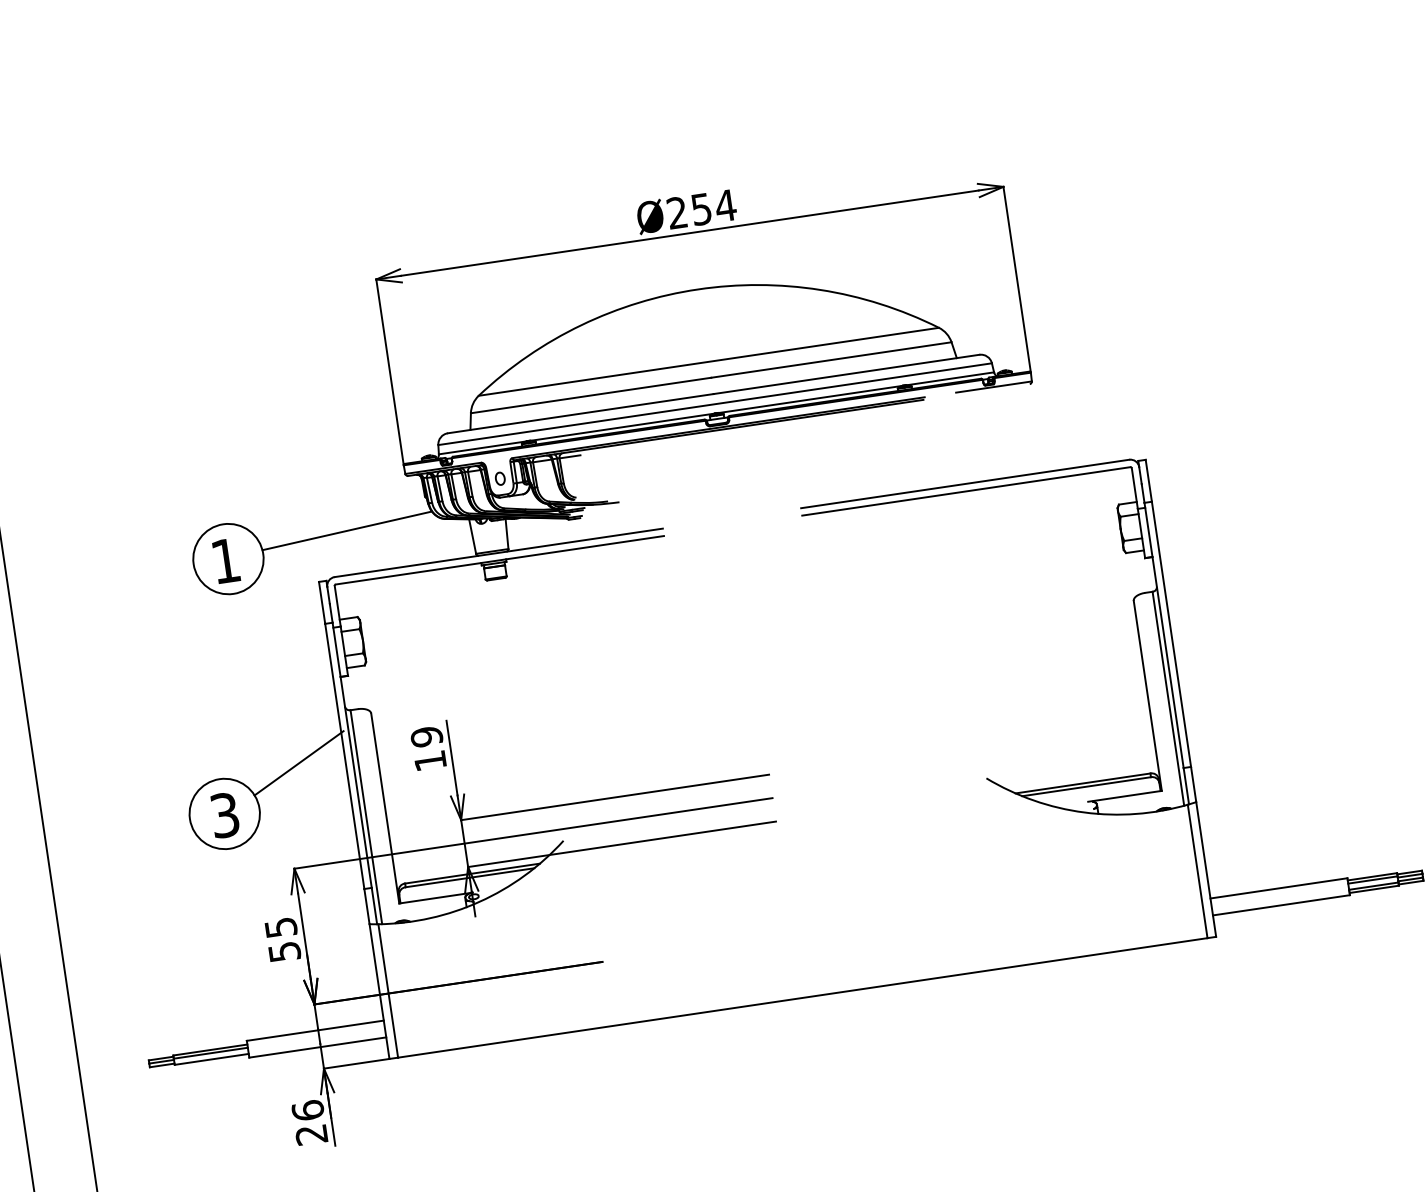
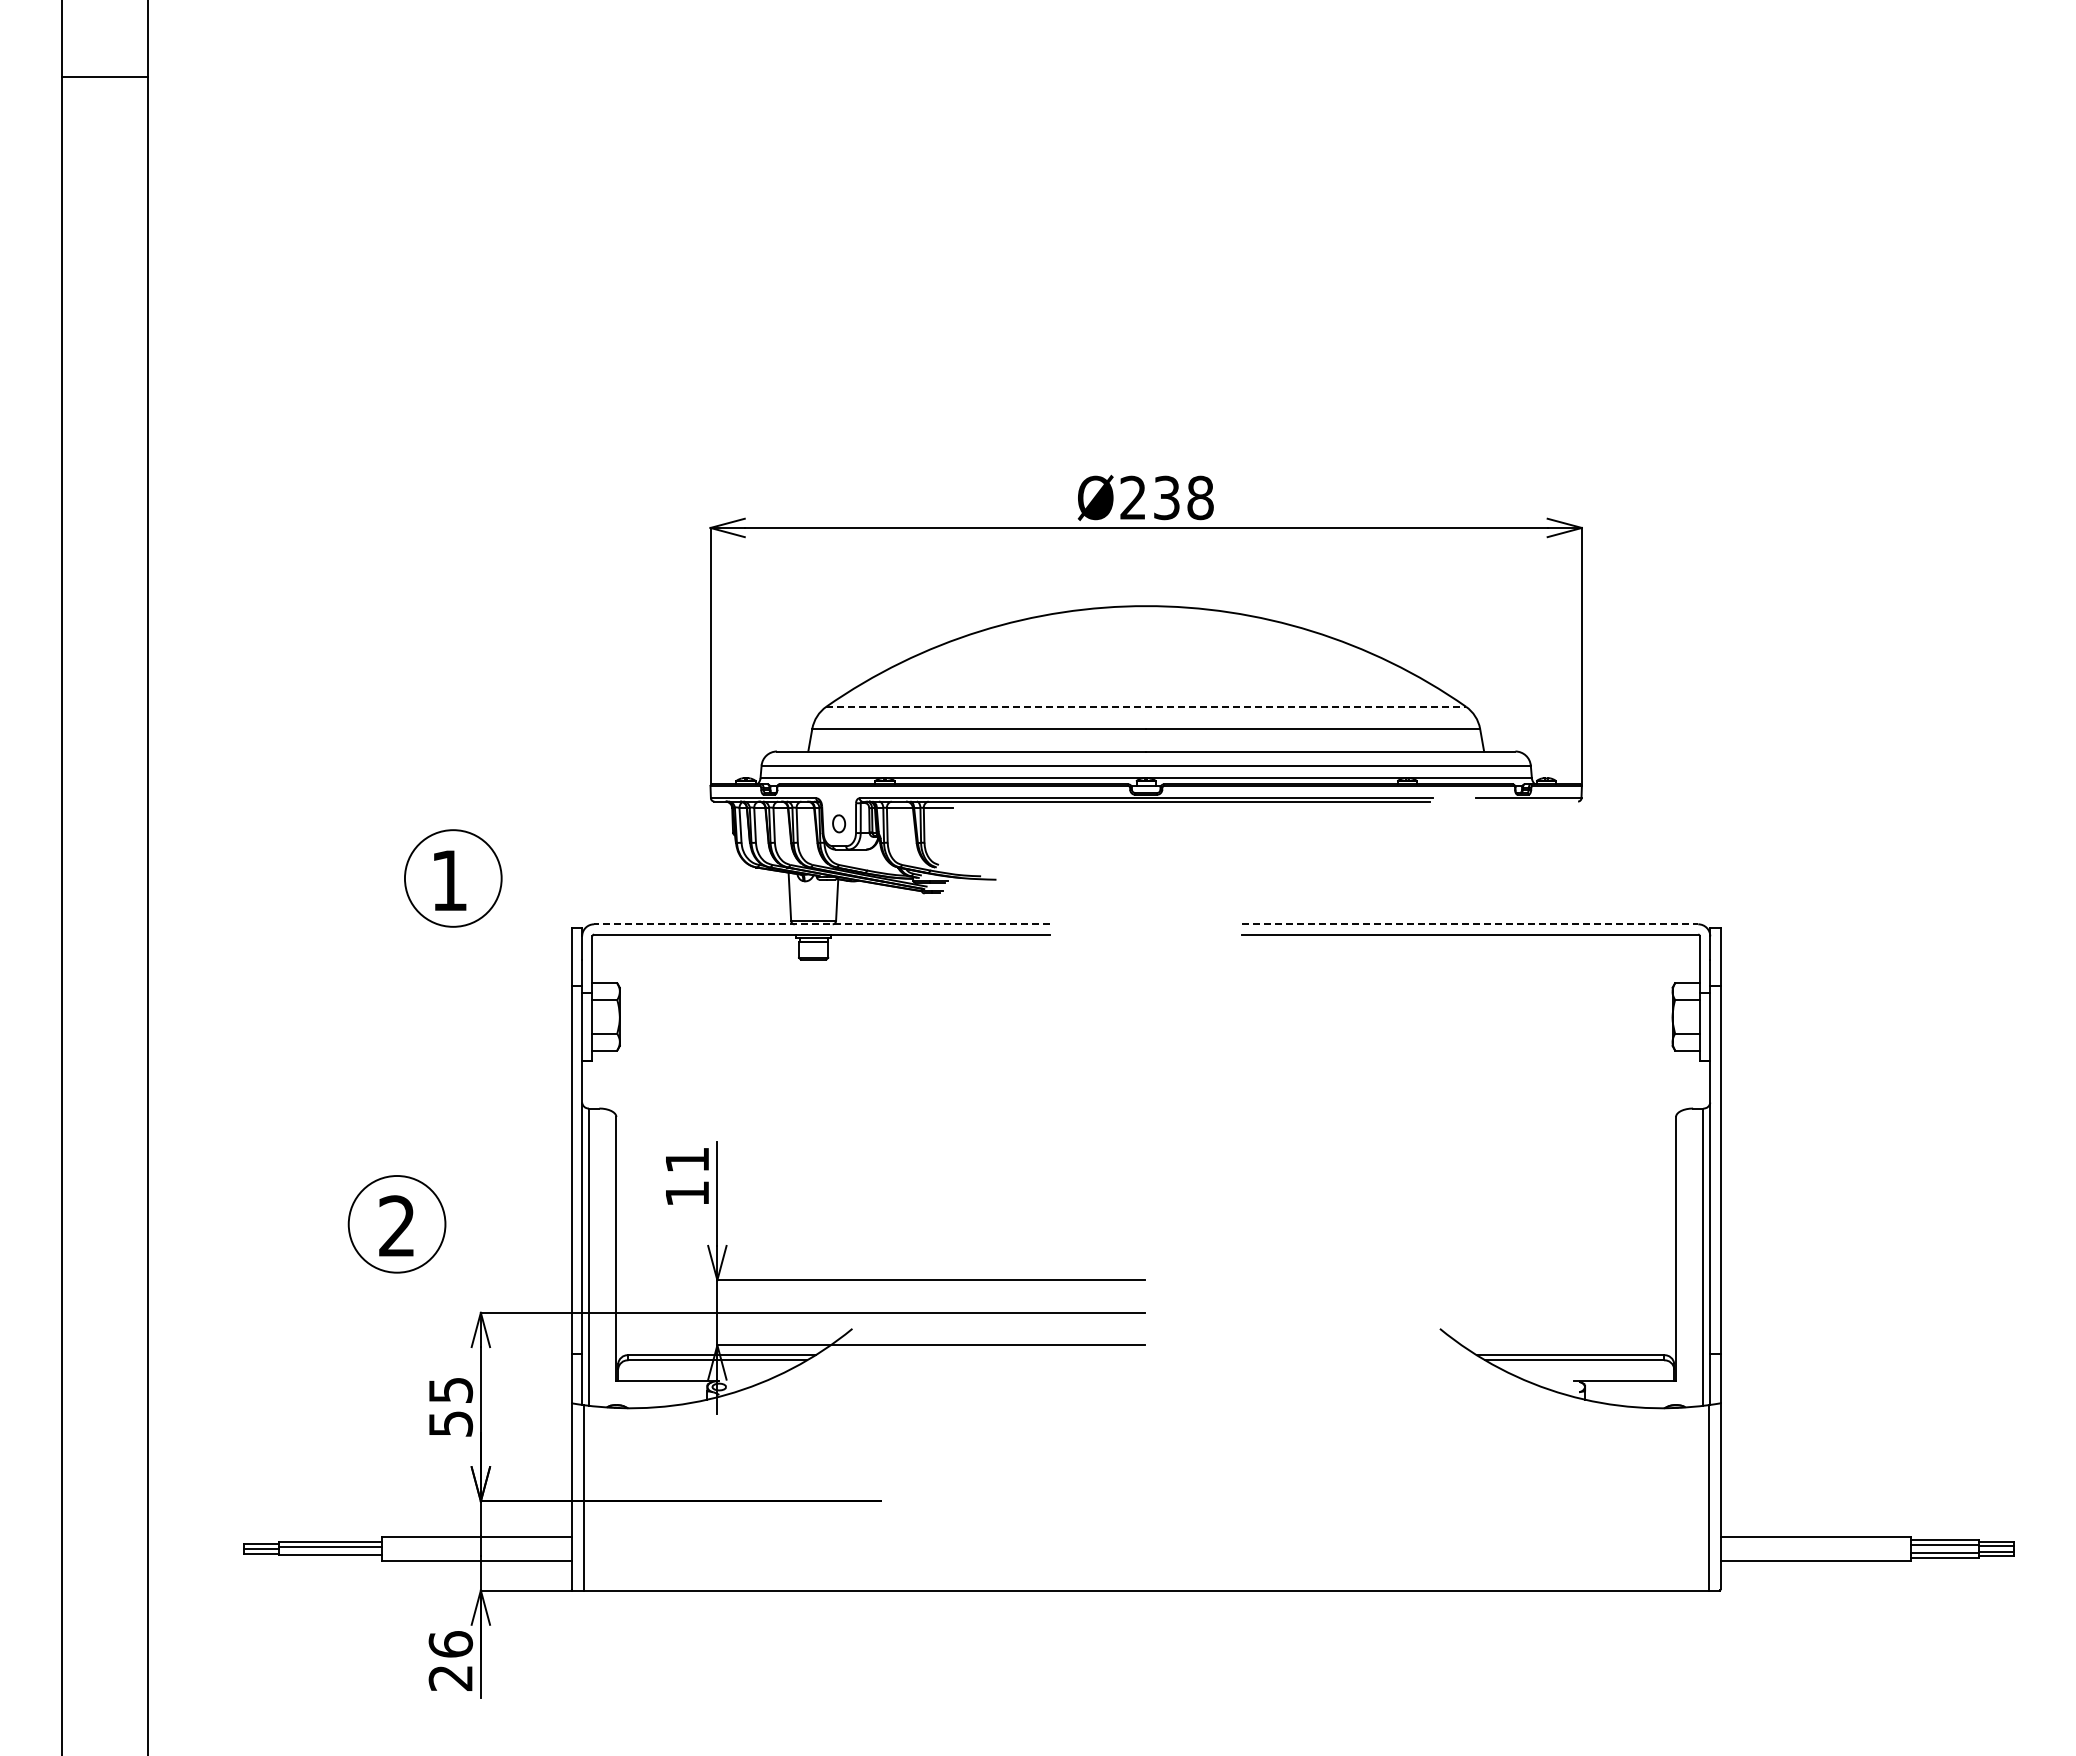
text: (714, 207) -> (1184, 497), Ø254 -> Ø238
line: (709, 361) -> (1146, 706), solid -> dashed
line: (965, 484) -> (1470, 924), solid -> dashed
line: (347, 530) -> (620, 863), removed
line: (499, 552) -> (822, 924), solid -> dashed
text: (426, 737) -> (687, 1160), 19 -> 11
line: (299, 763) -> (508, 1170), removed
text: (224, 815) -> (396, 1226), 3 -> 2

